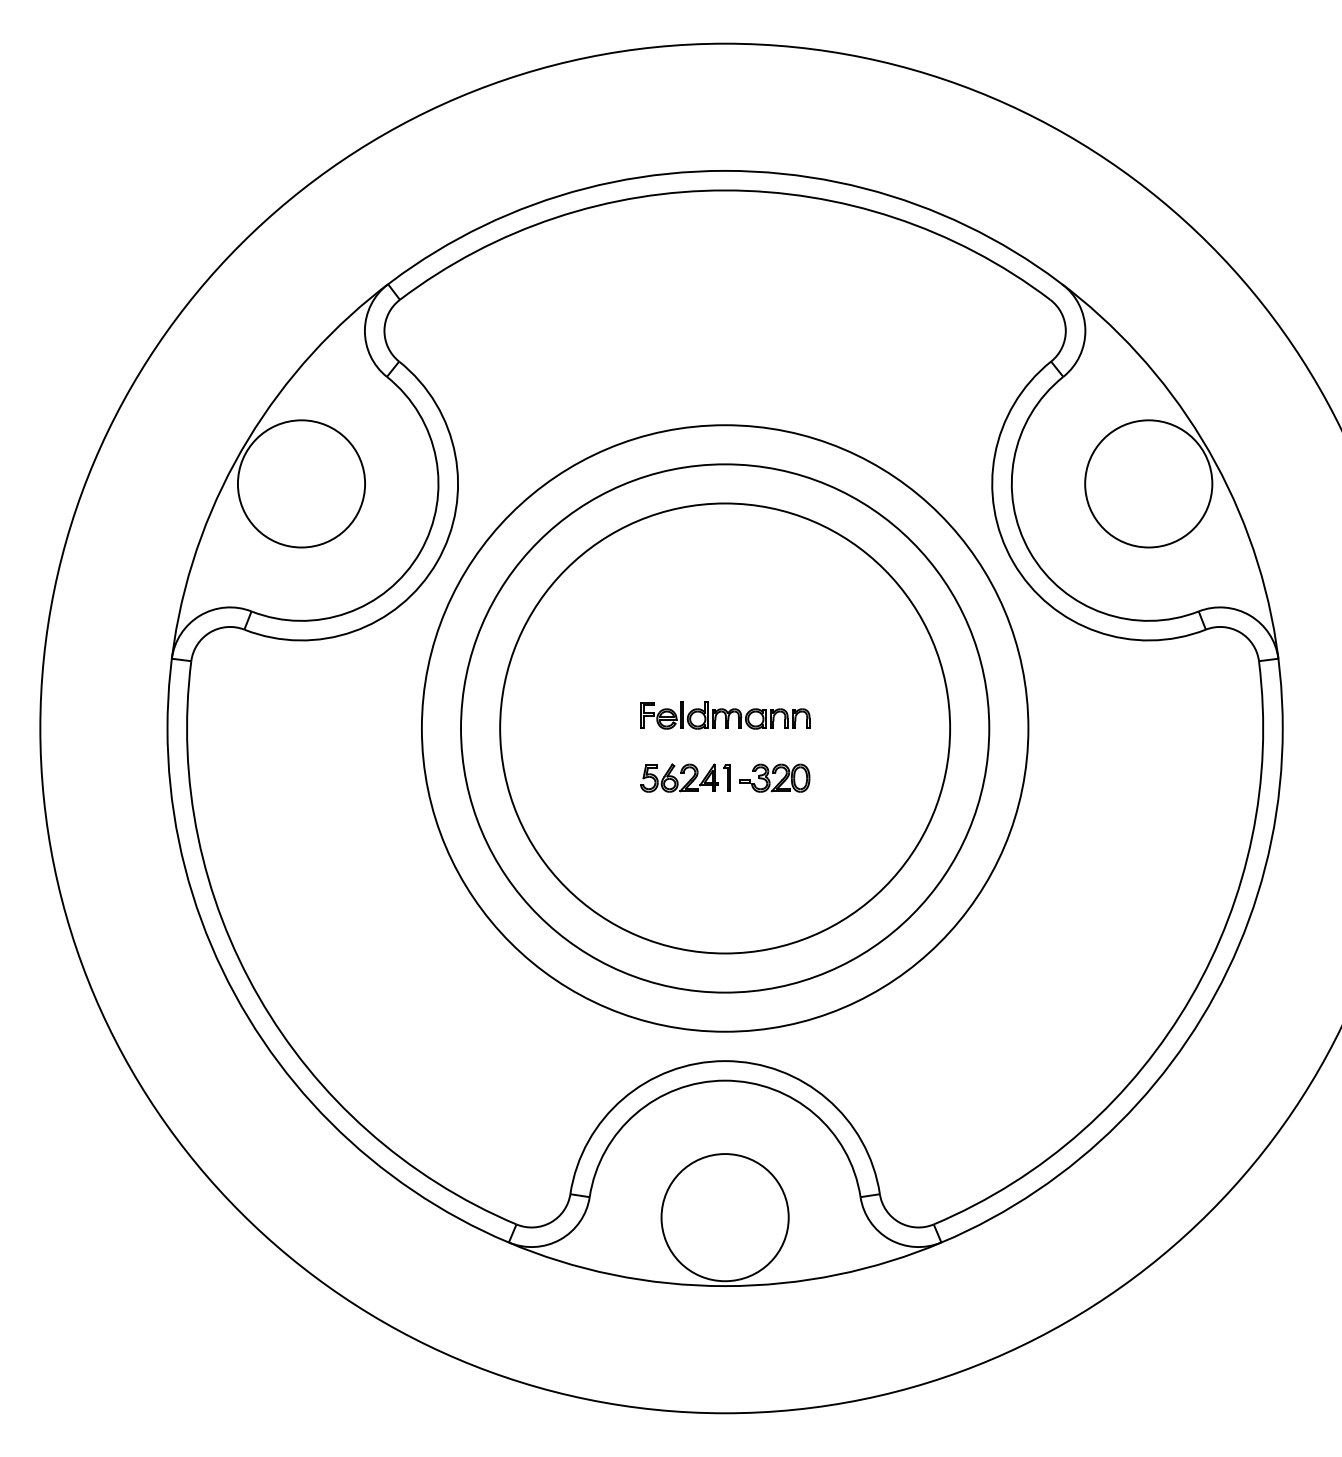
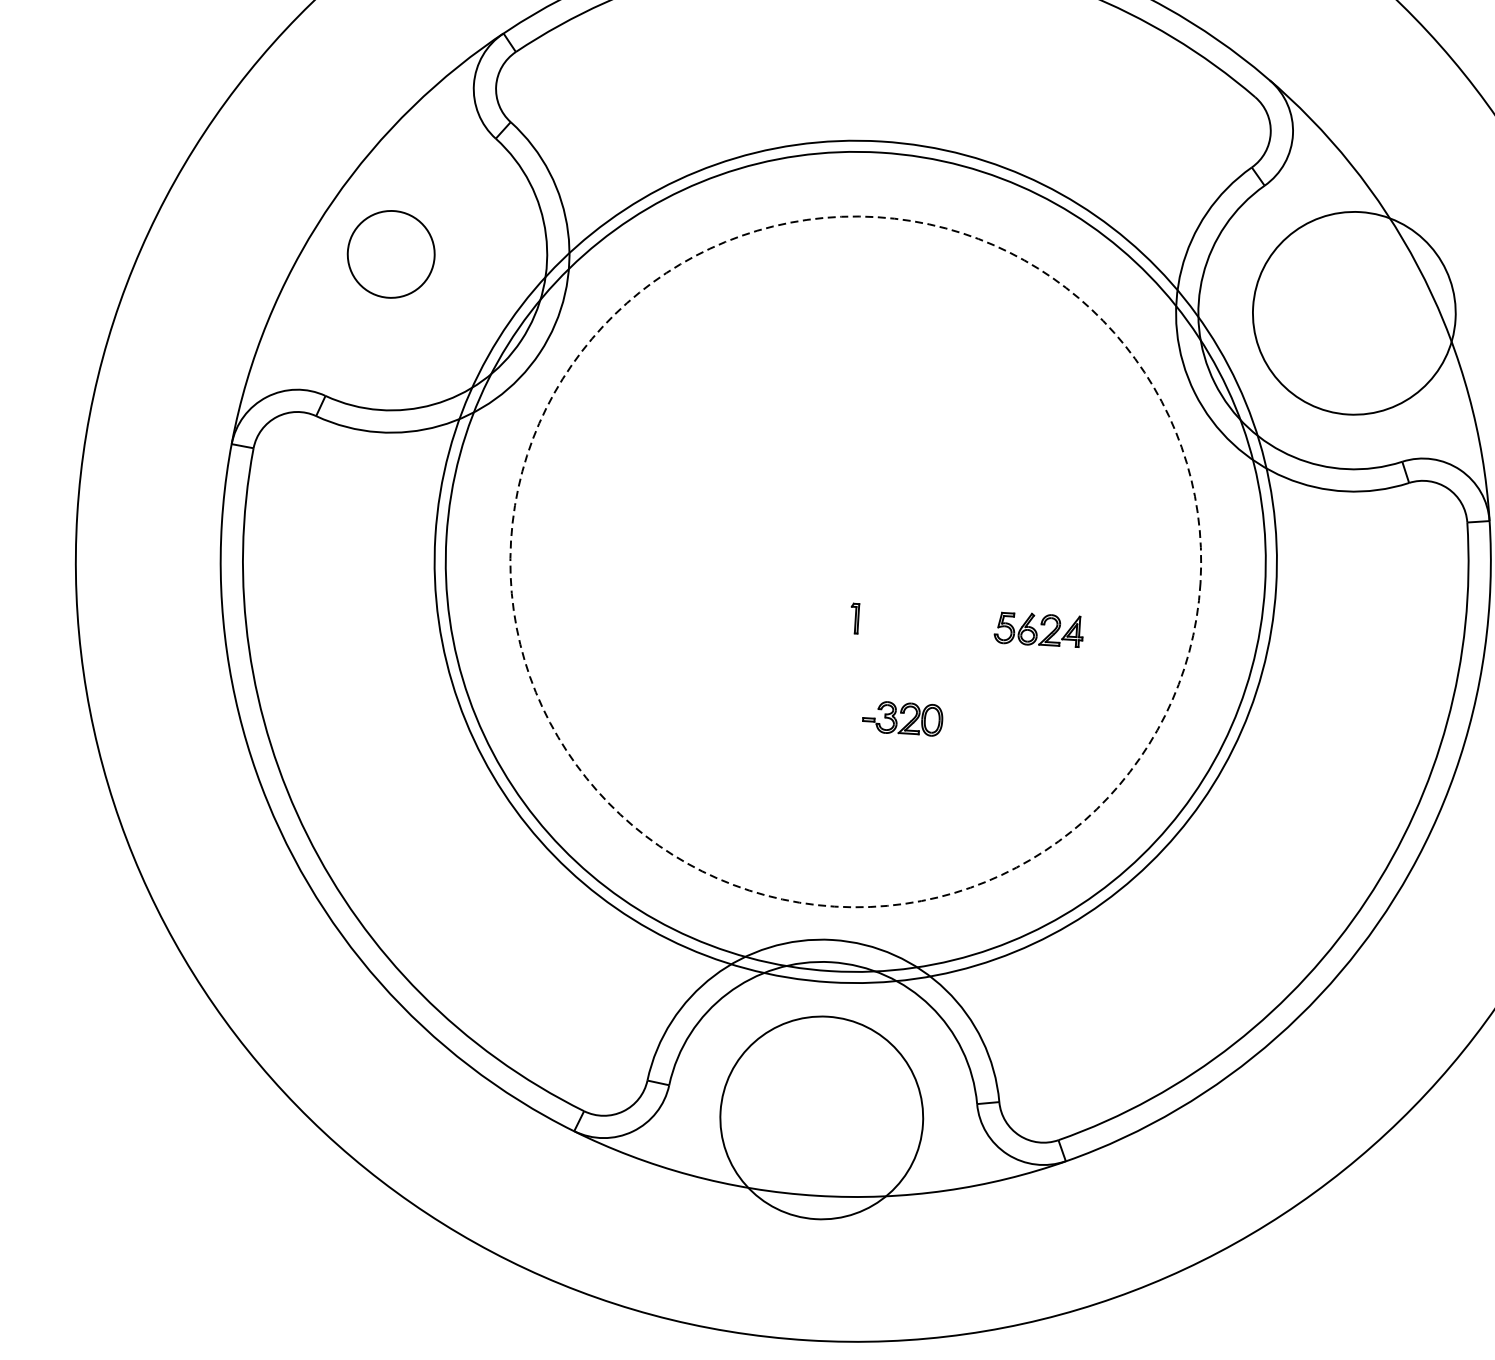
circle: (301, 483) -> (391, 253), size x0.6
circle: (1148, 483) -> (1354, 312), size x1.4
part: (725, 715) -> (857, 547), removed
circle: (724, 728) -> (855, 561), solid -> dashed
circle: (725, 728) -> (856, 561), size x1.4
circle: (725, 728) -> (856, 561), size x1.6
part: (679, 777) -> (1039, 629), moved
part: (774, 777) -> (902, 717), moved
circle: (724, 1217) -> (821, 1117), size x1.4

